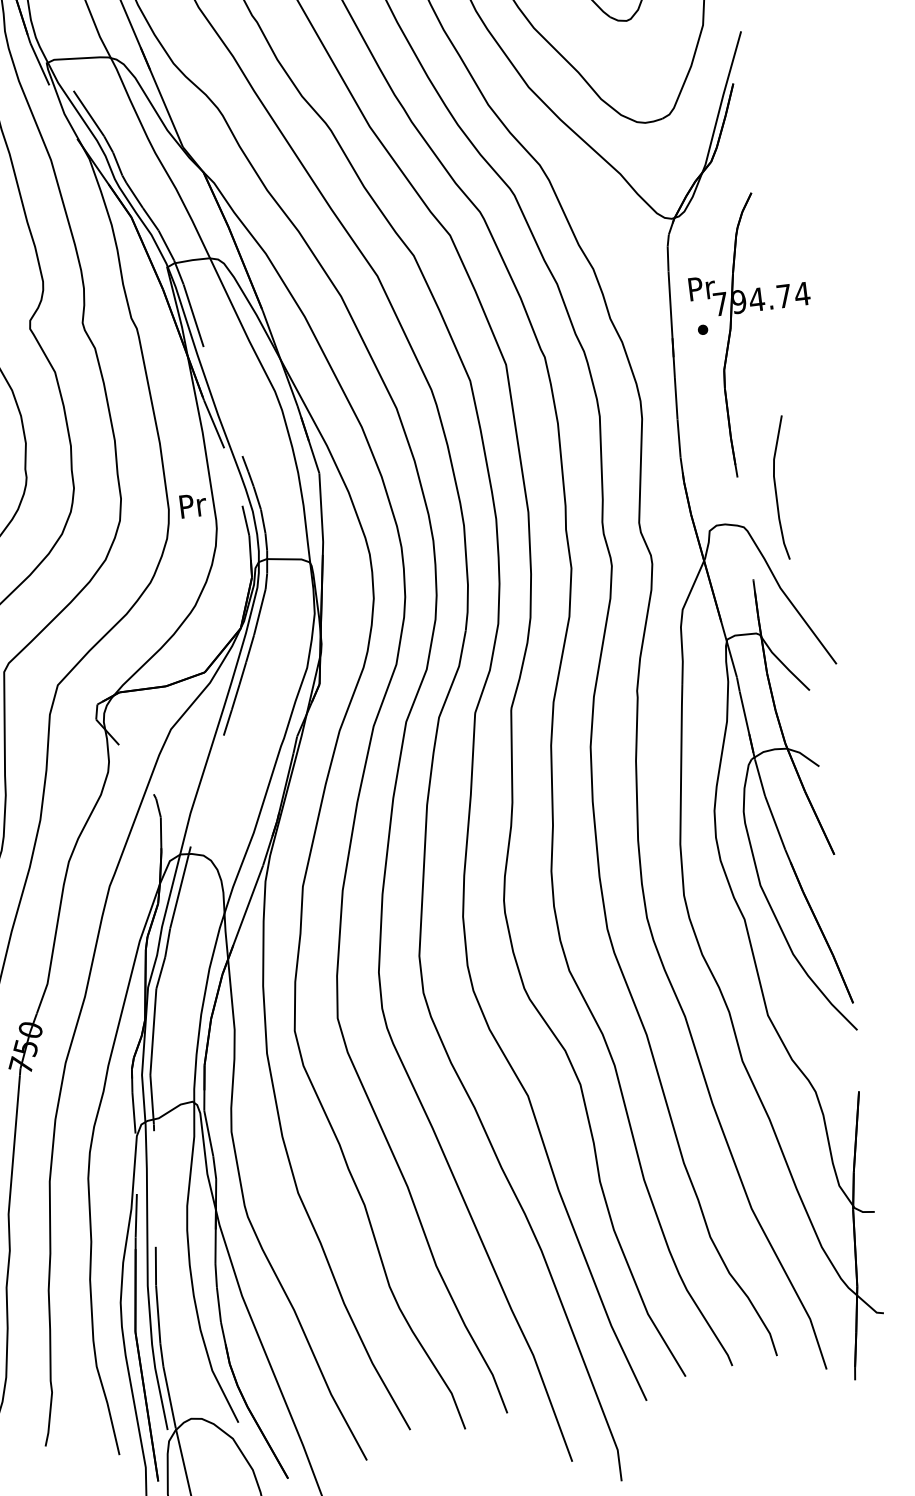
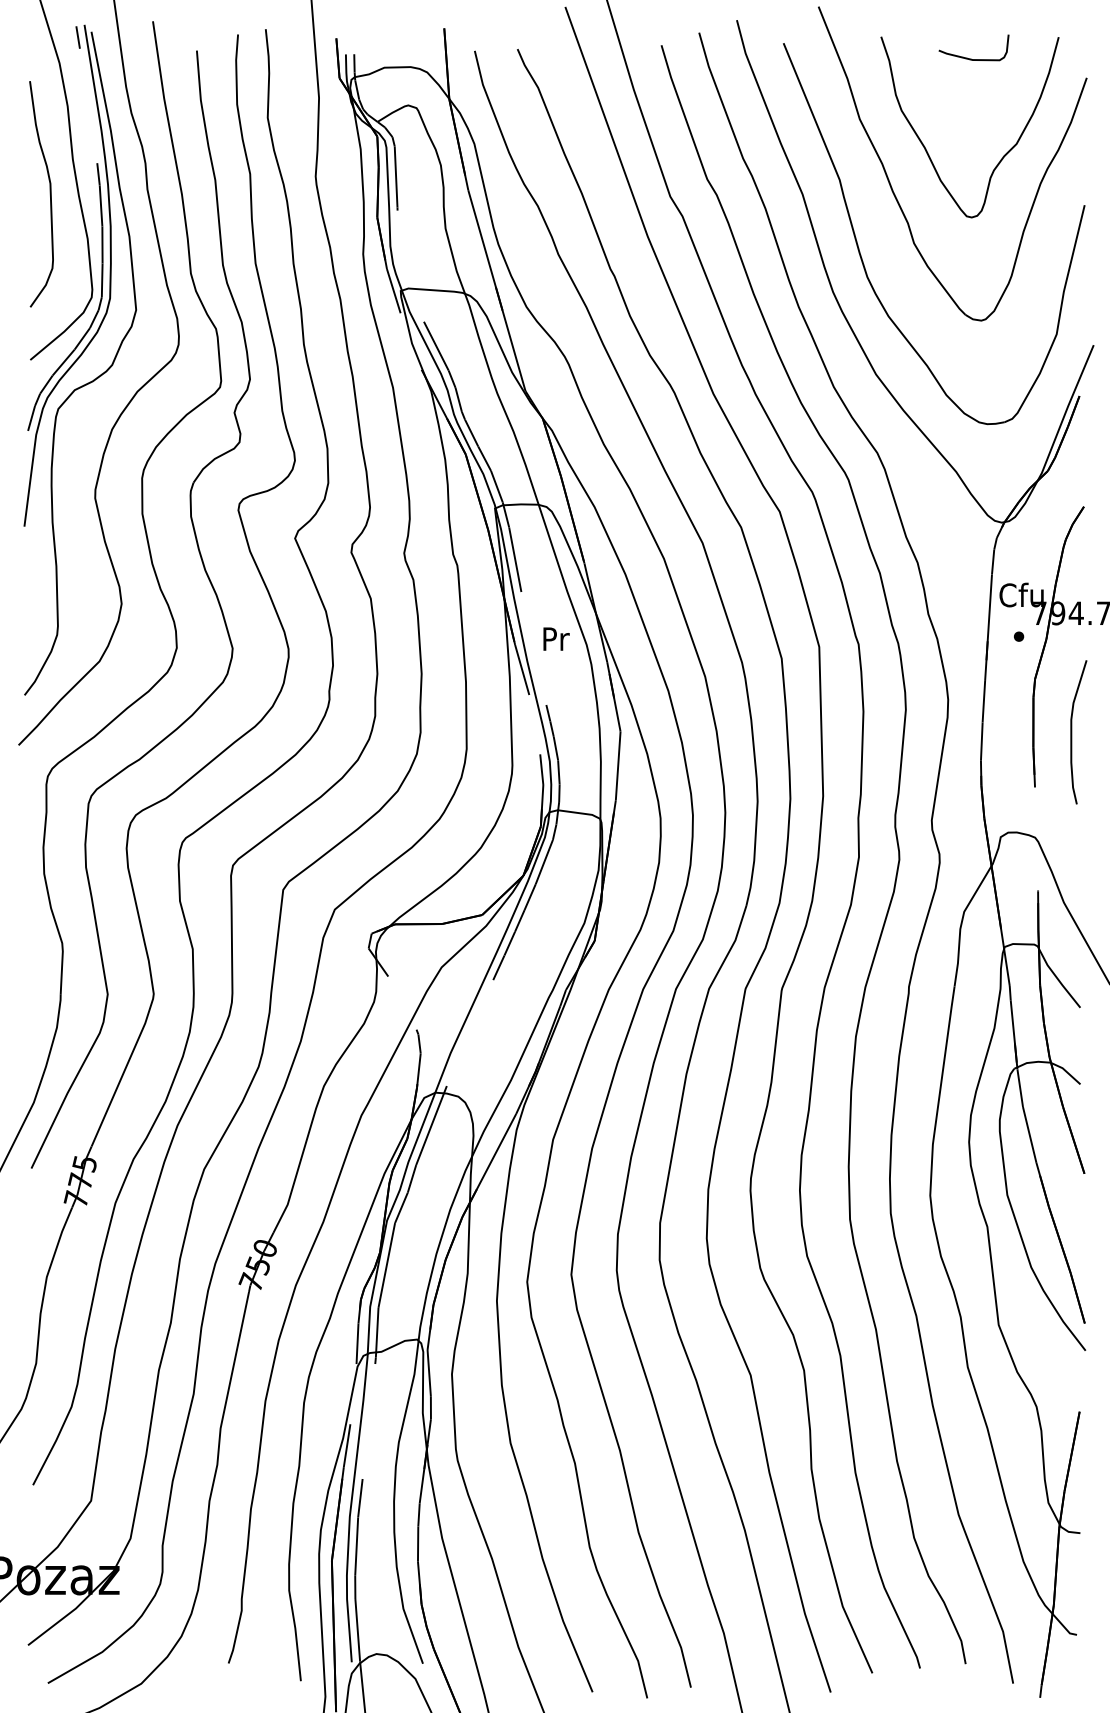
text: (700, 287) -> (1021, 594), Pr -> Cfu
curve: (776, 488) -> (1072, 732), moved
text: (193, 505) -> (556, 638), moved

